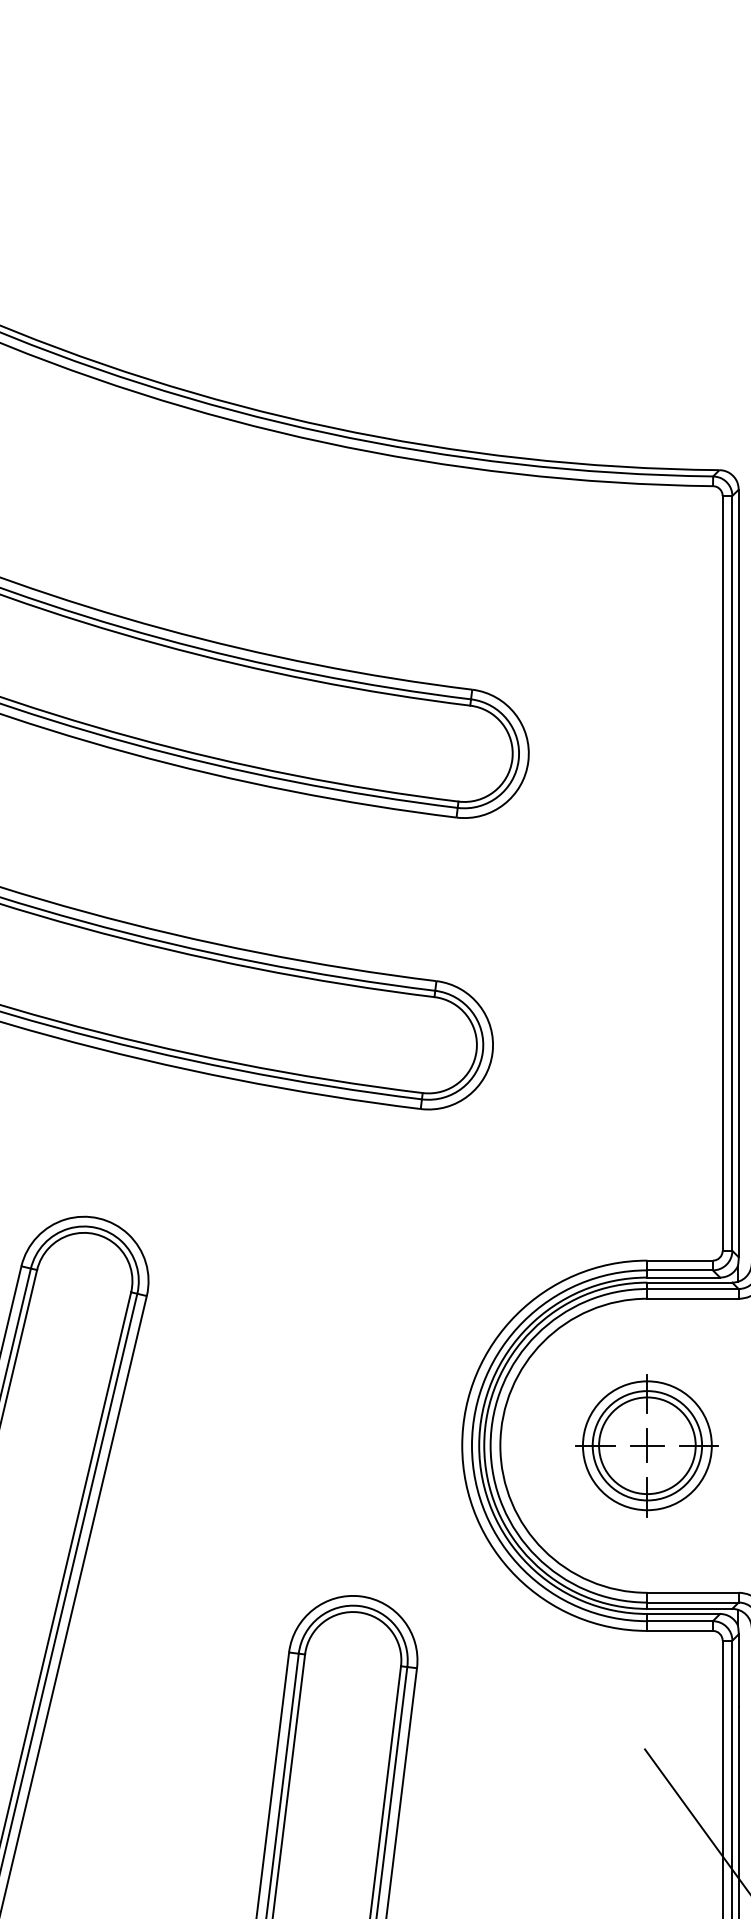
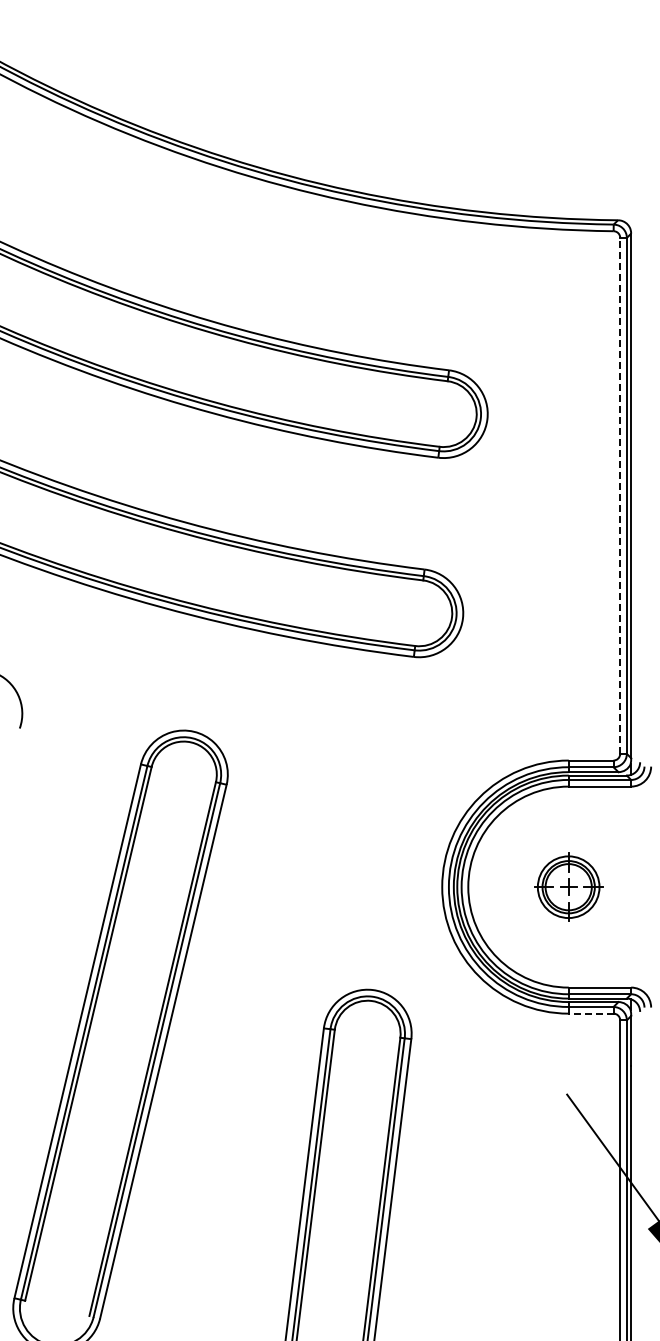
line: (723, 872) -> (620, 495), solid -> dashed
part: (646, 1446) -> (568, 887), size x0.7
line: (679, 1630) -> (590, 1013), solid -> dashed

